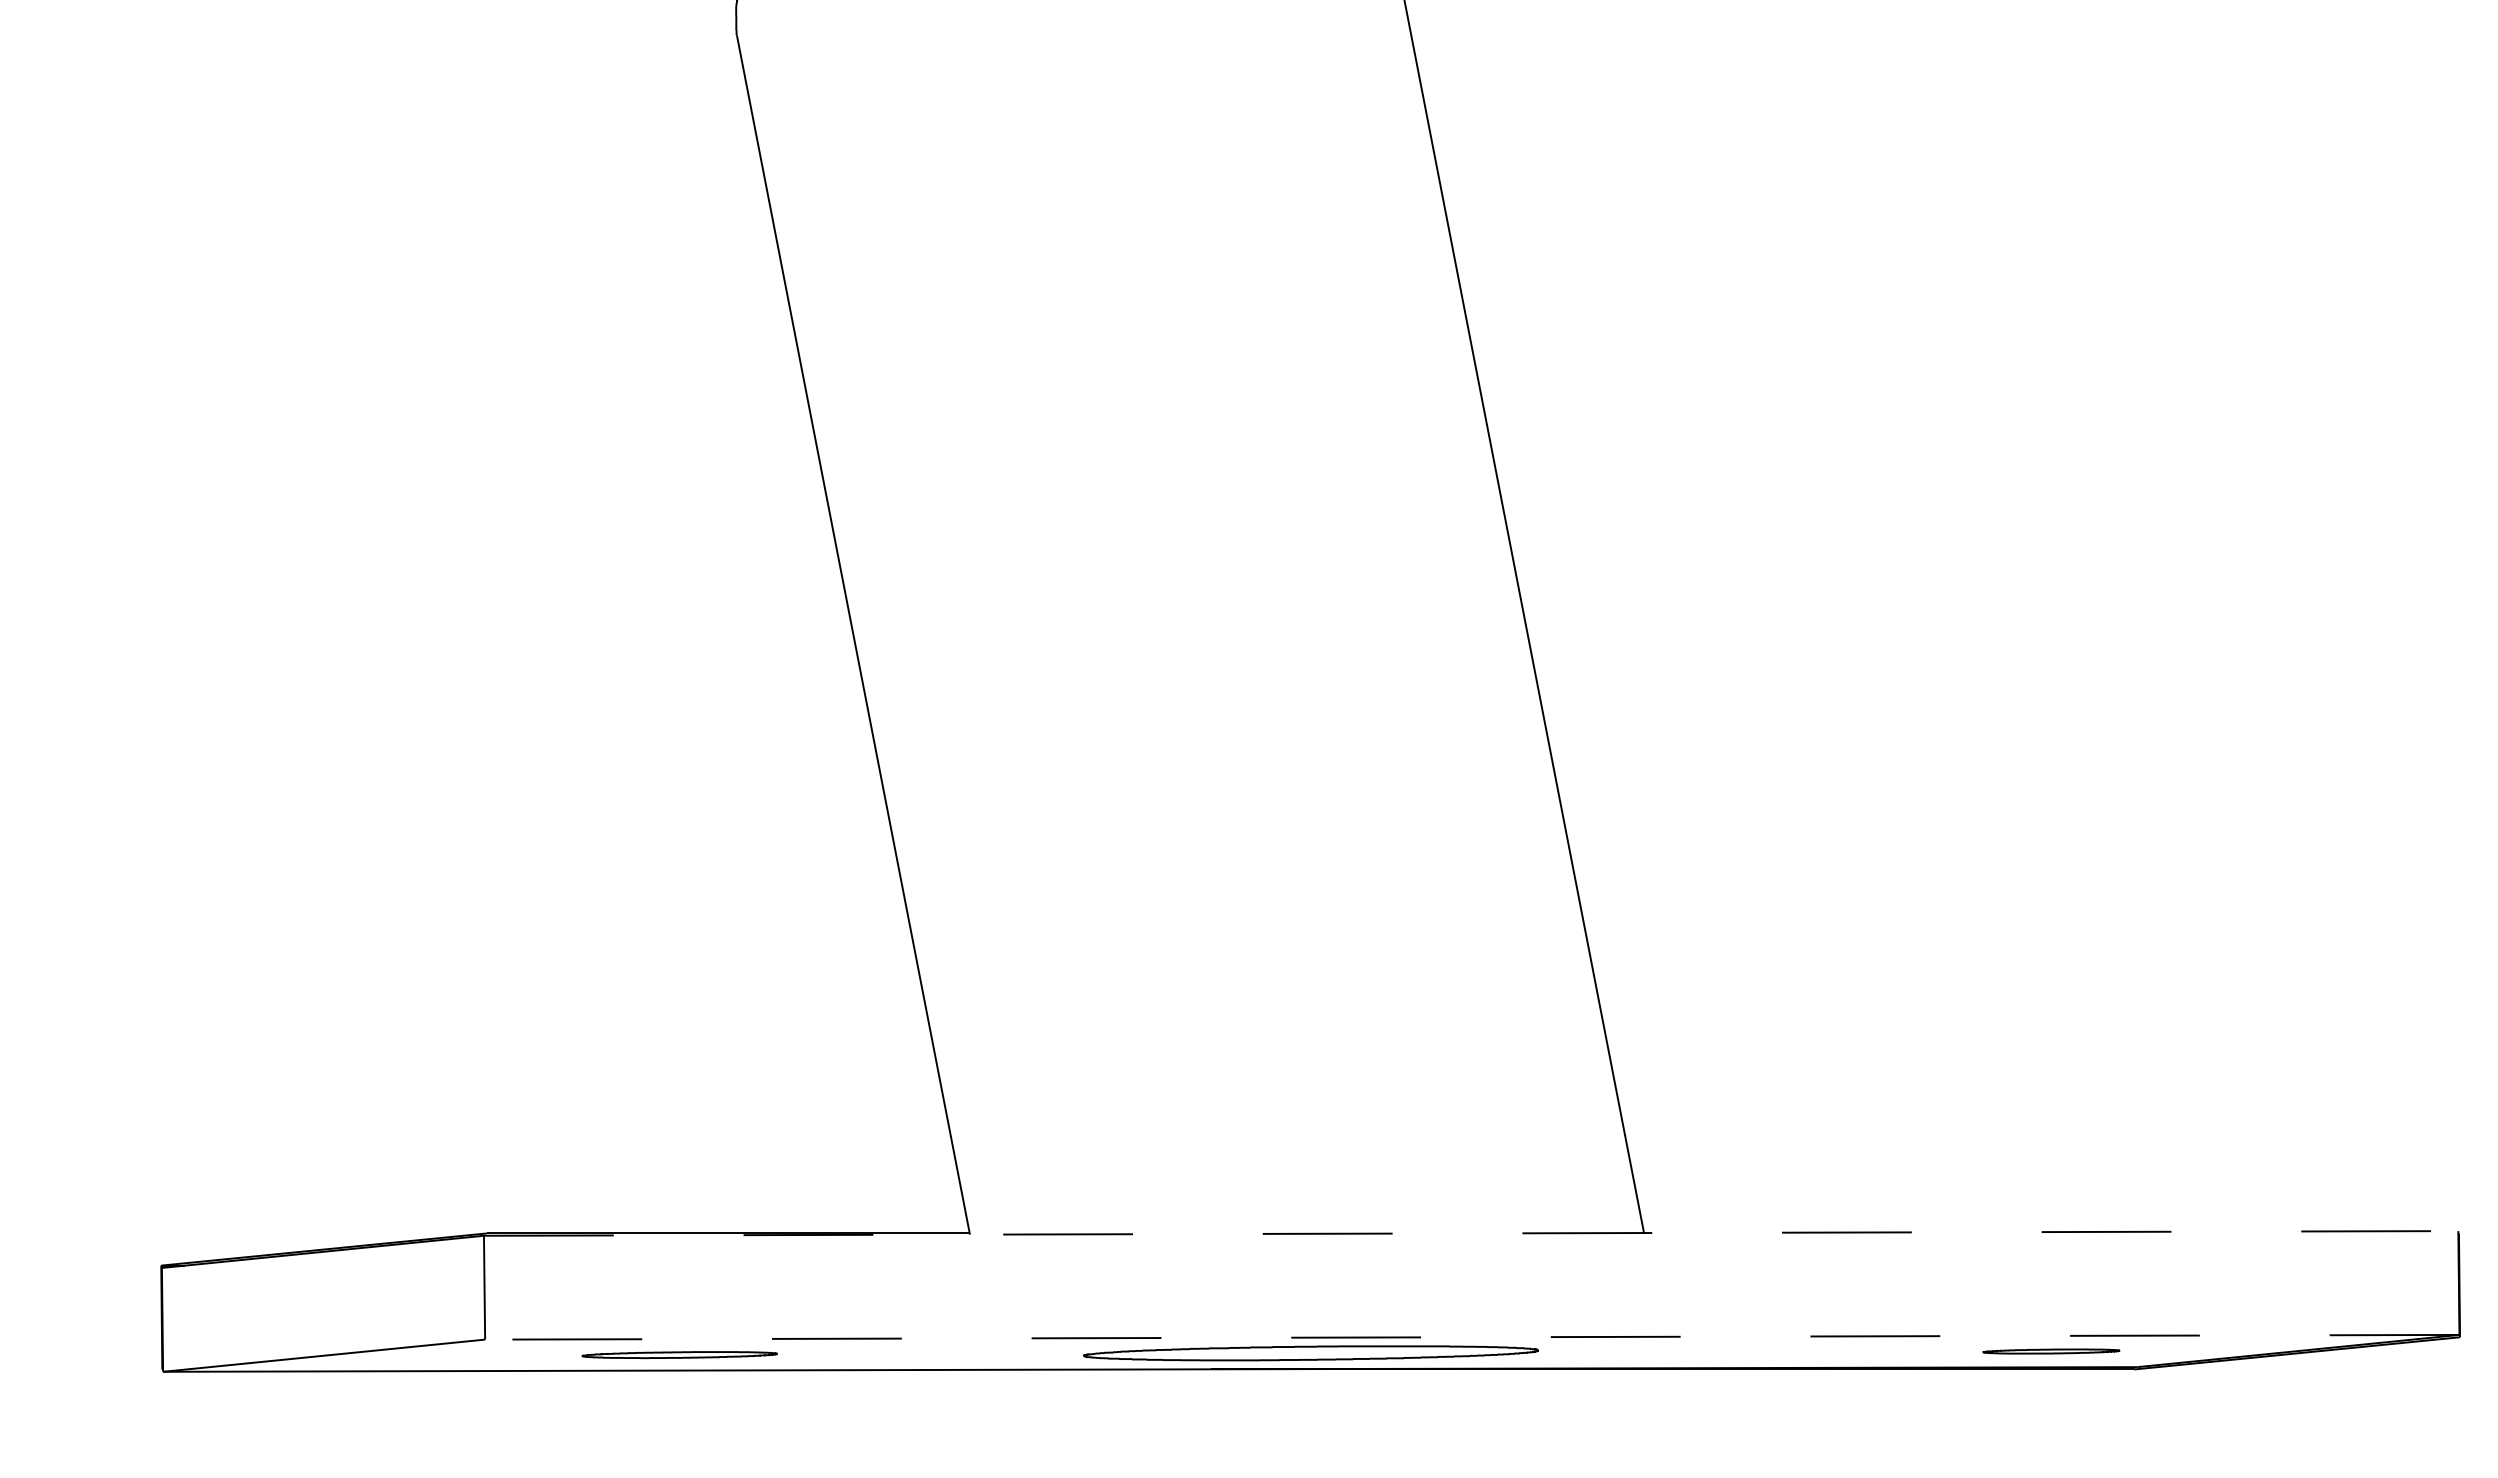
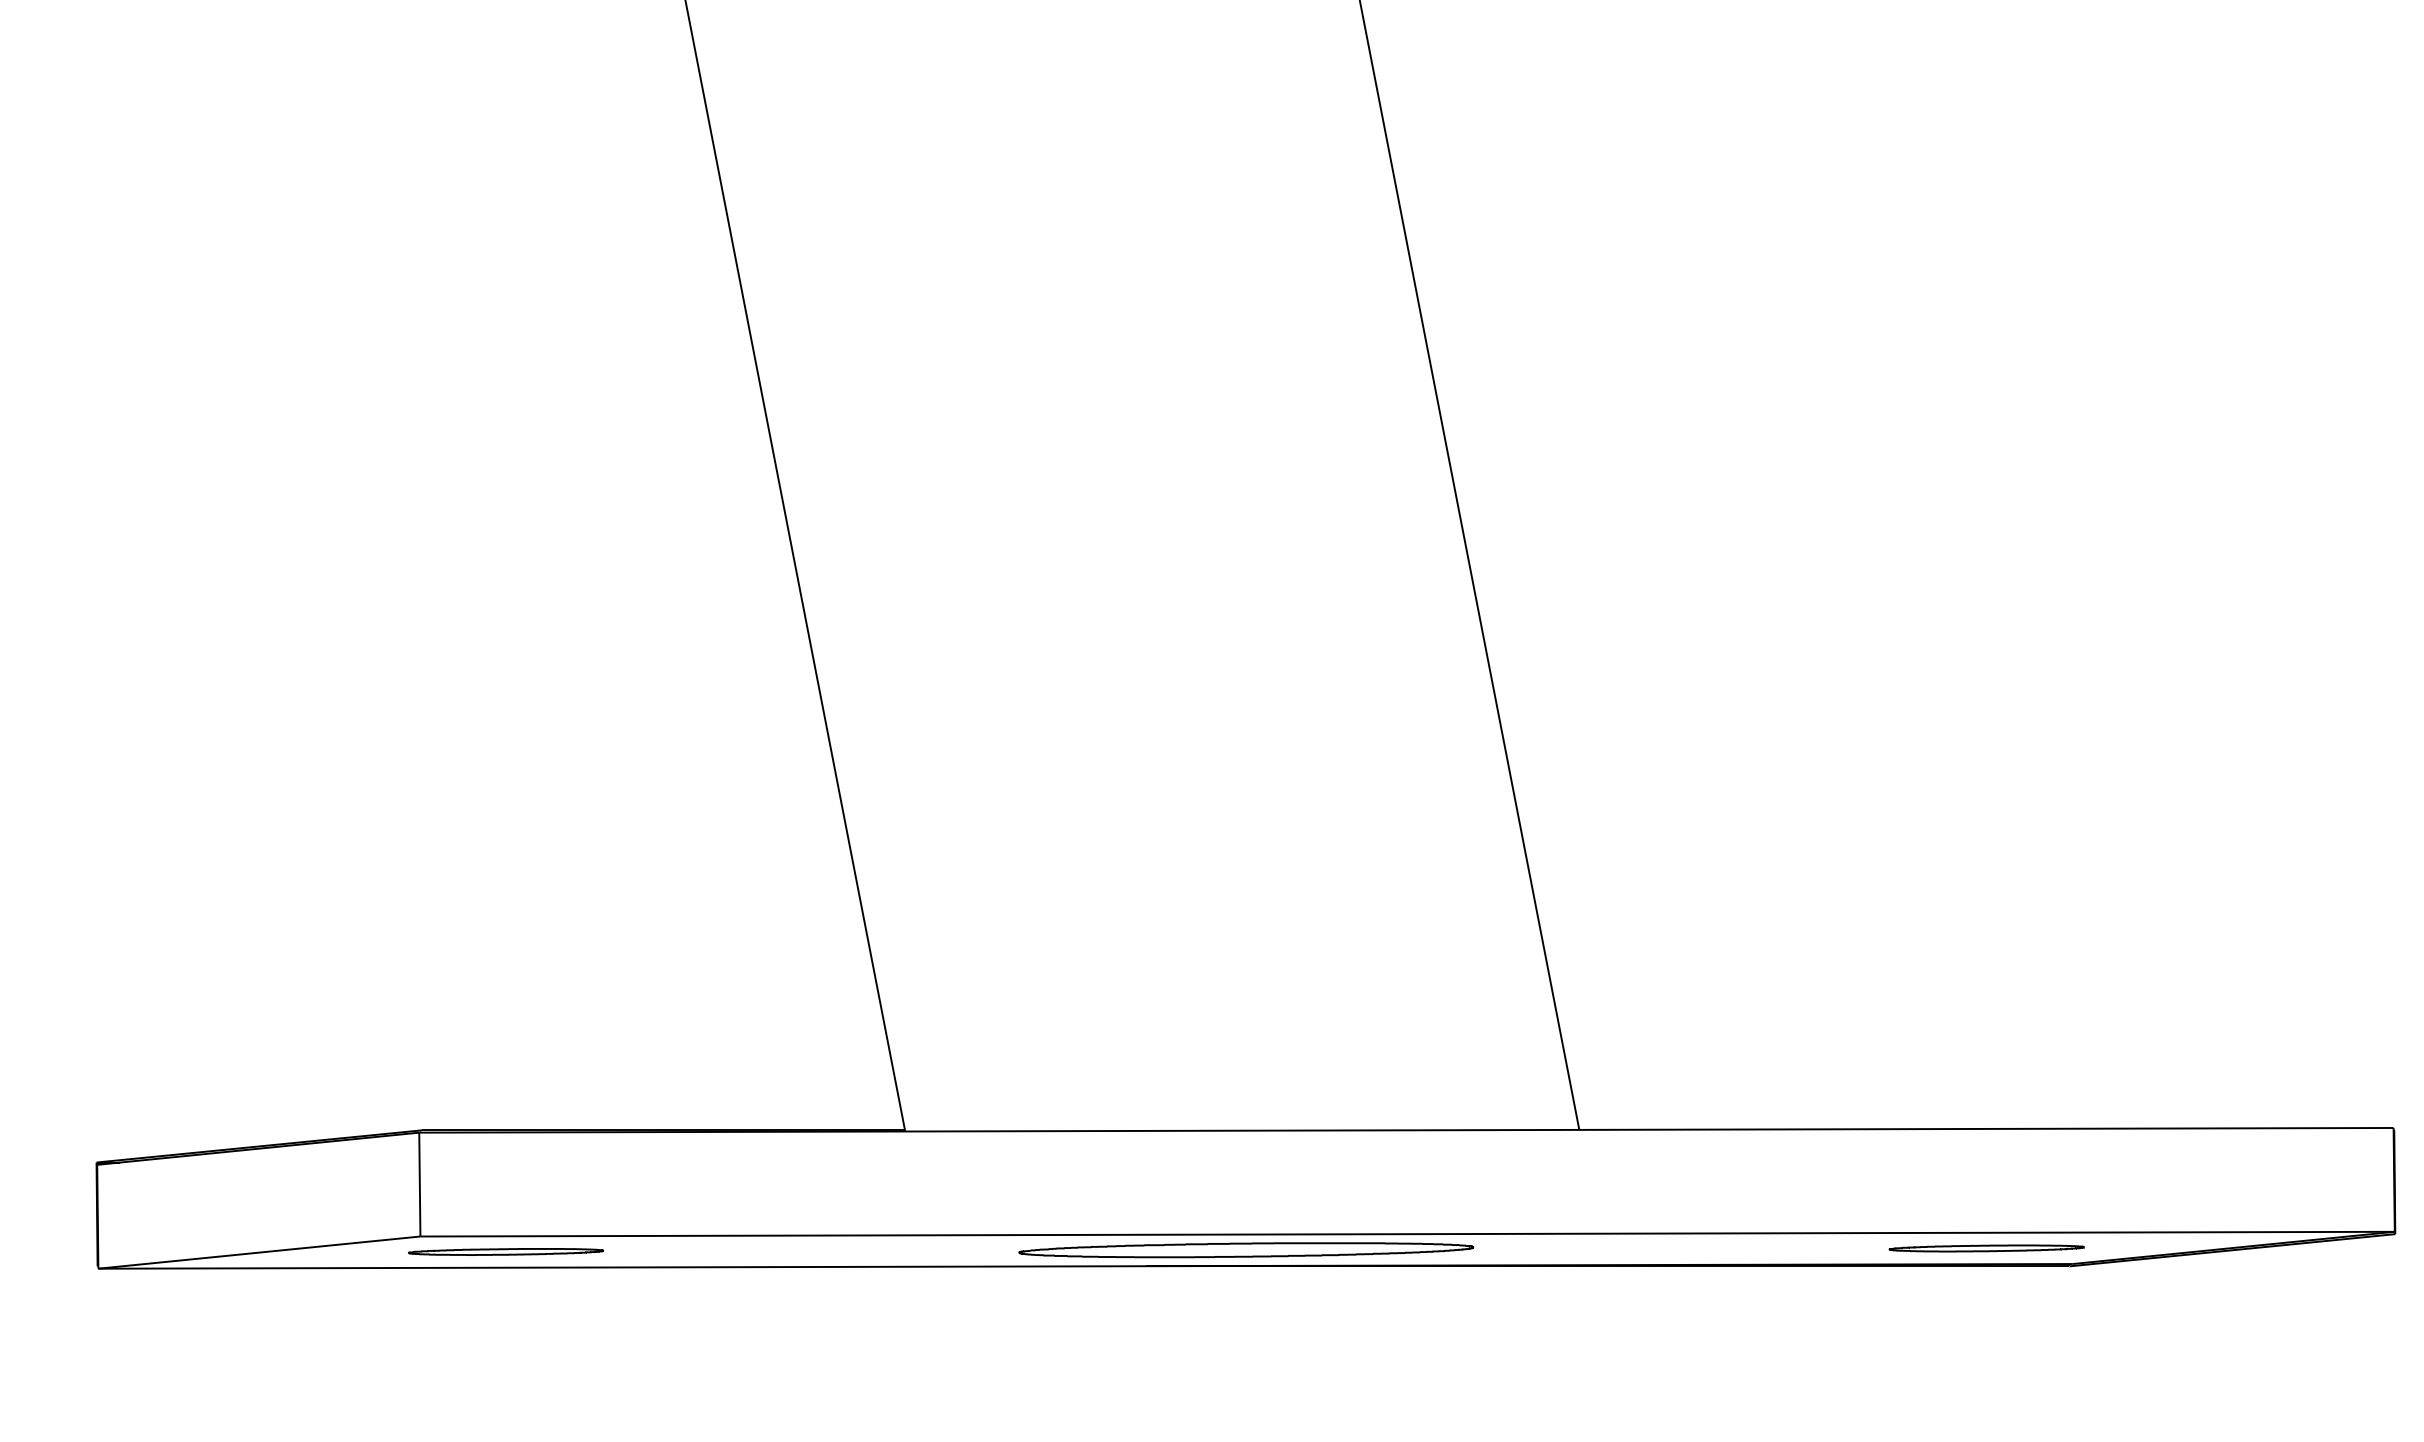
line: (1471, 1233) -> (1406, 1130), dashed -> solid
line: (1471, 1337) -> (1406, 1234), dashed -> solid
part: (2051, 1351) -> (1986, 1248), size x1.43
part: (679, 1355) -> (505, 1252), moved

